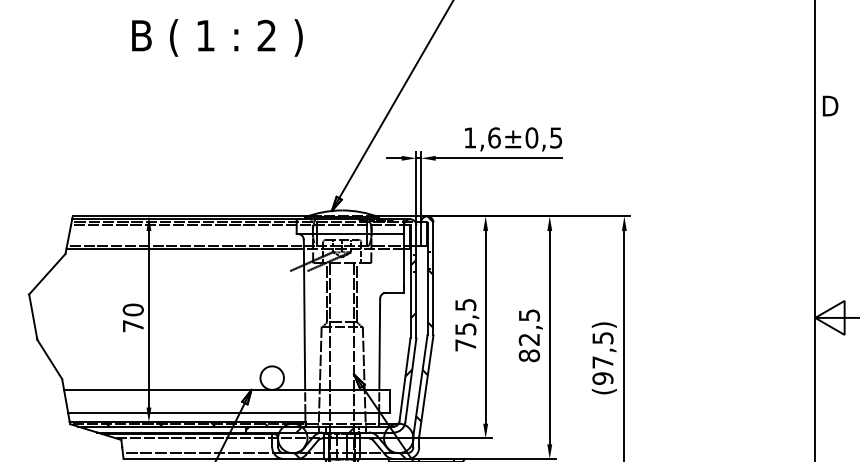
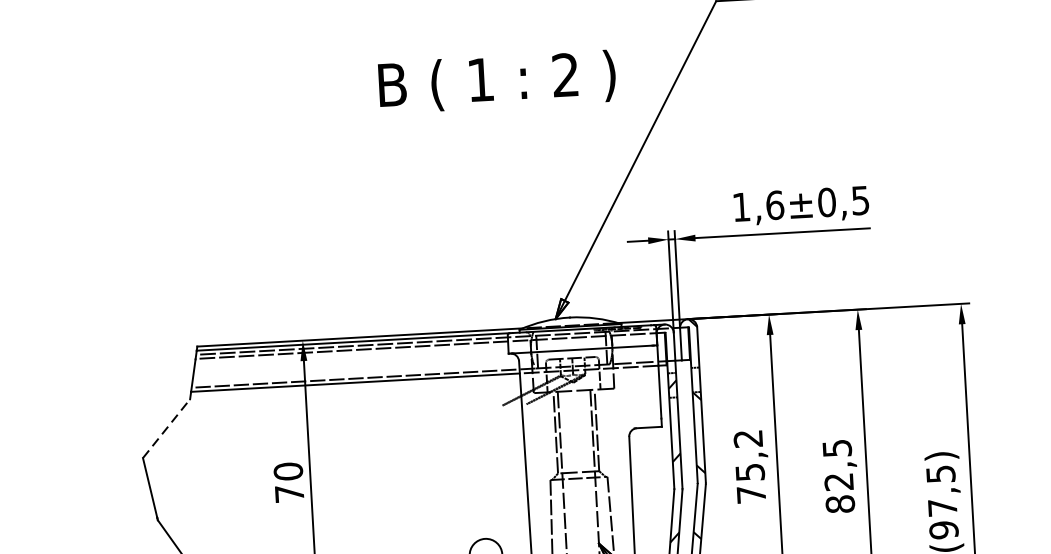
text: (217, 37) -> (497, 81), moved
line: (47, 273) -> (166, 427), solid -> dashed
text: (465, 305) -> (747, 439), 75,5 -> 75,2

